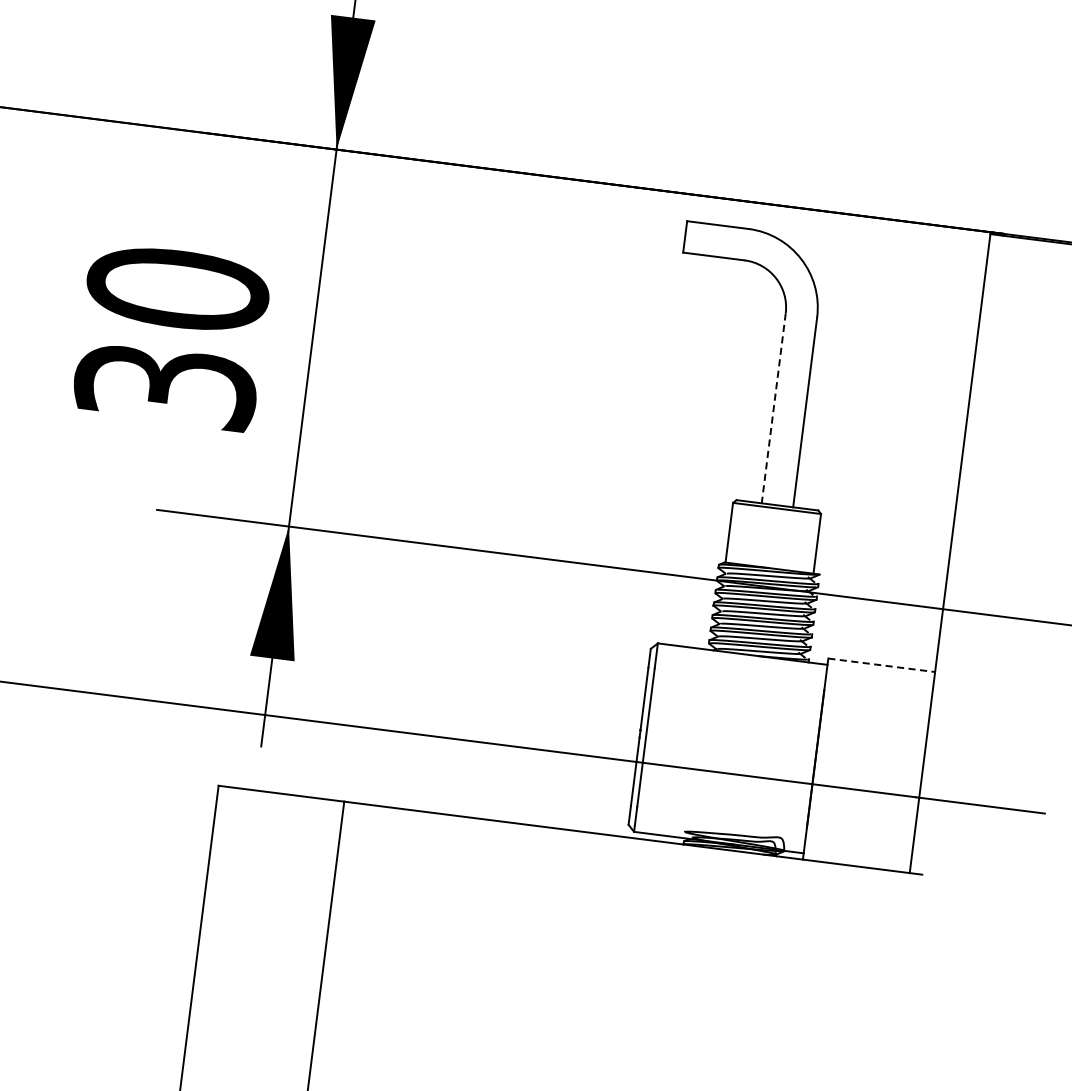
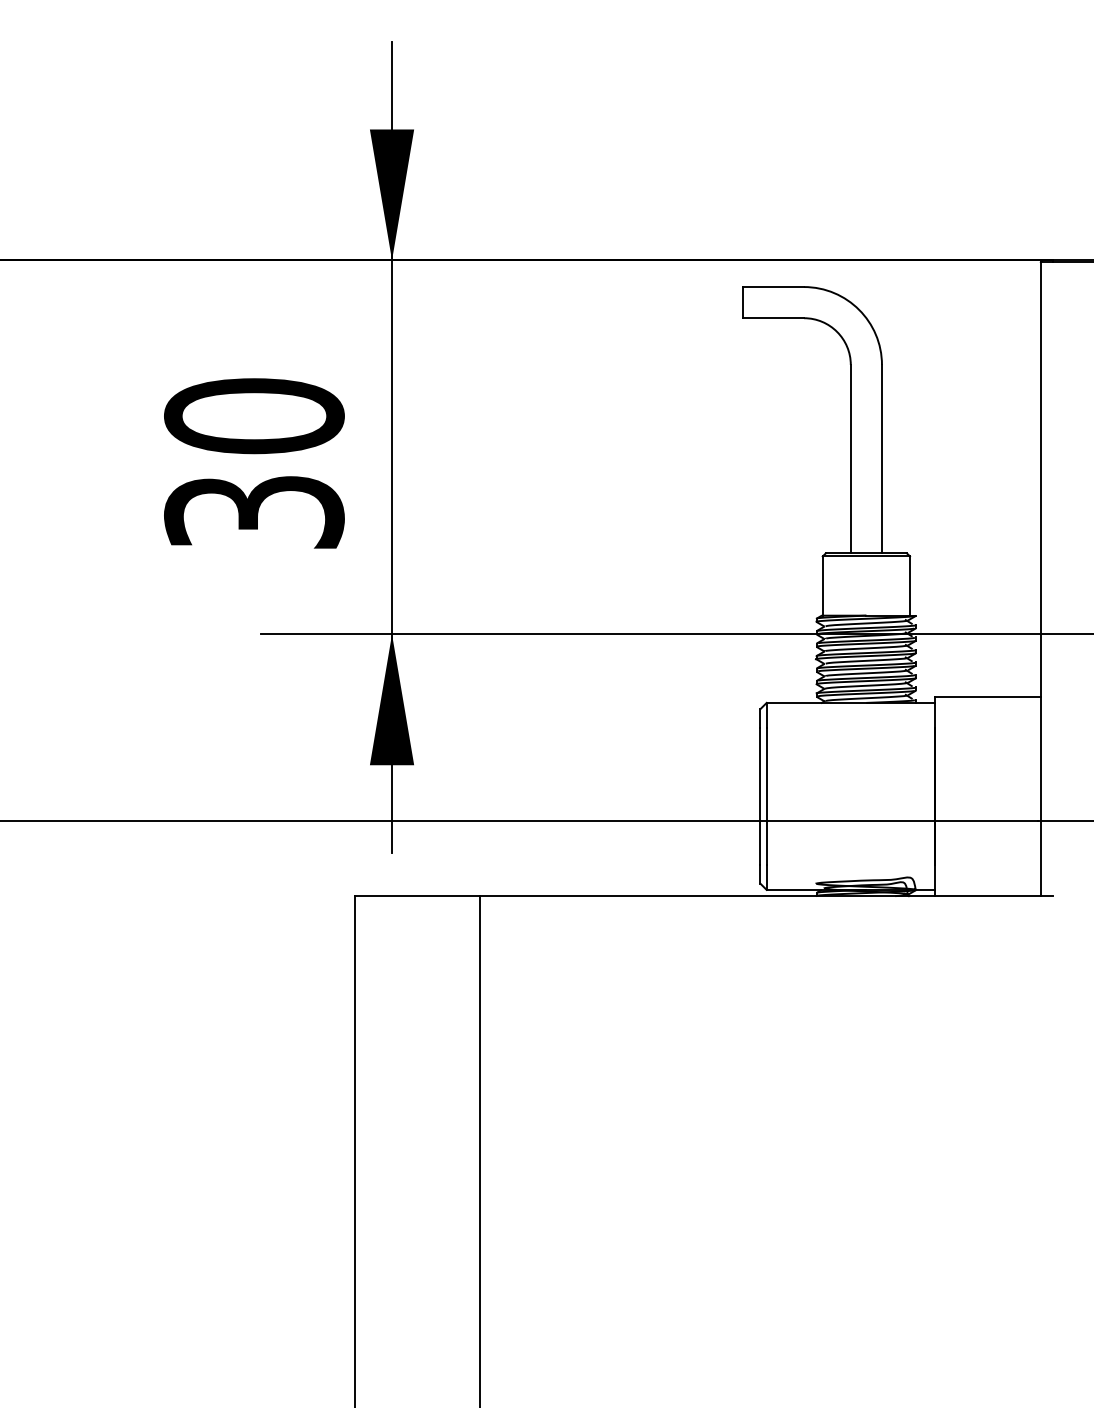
line: (773, 408) -> (850, 459), dashed -> solid
line: (881, 665) -> (987, 696), dashed -> solid

